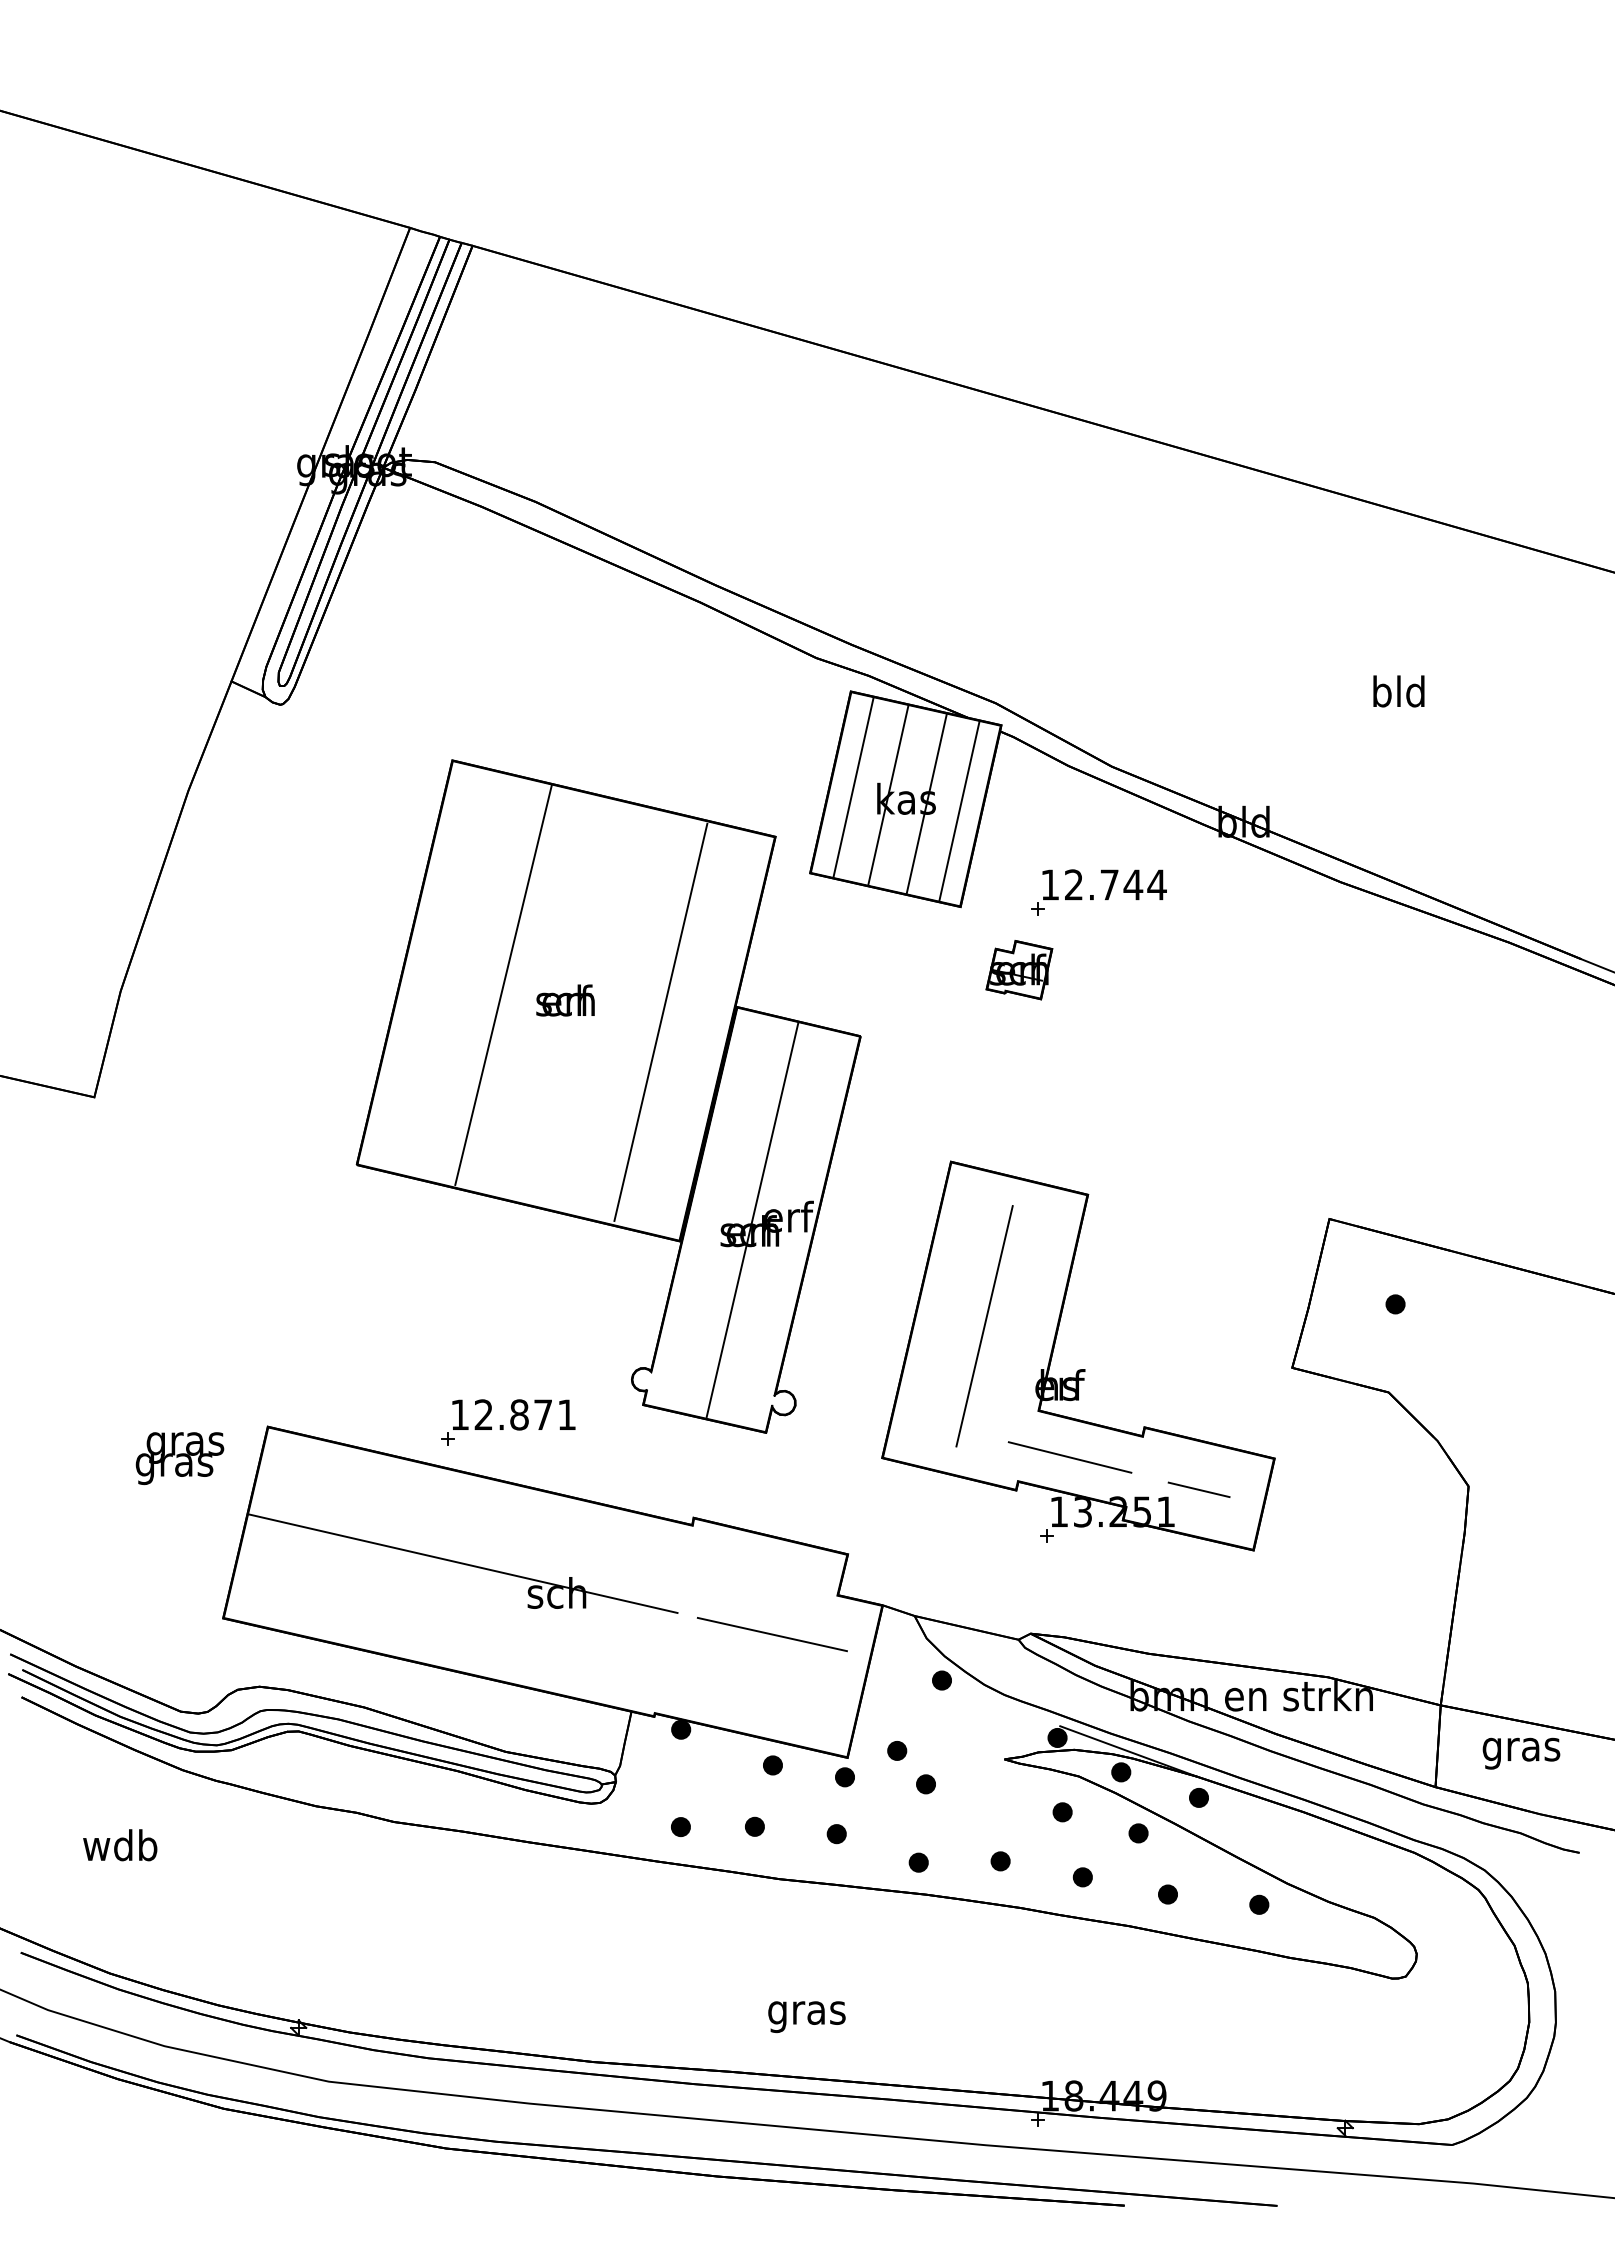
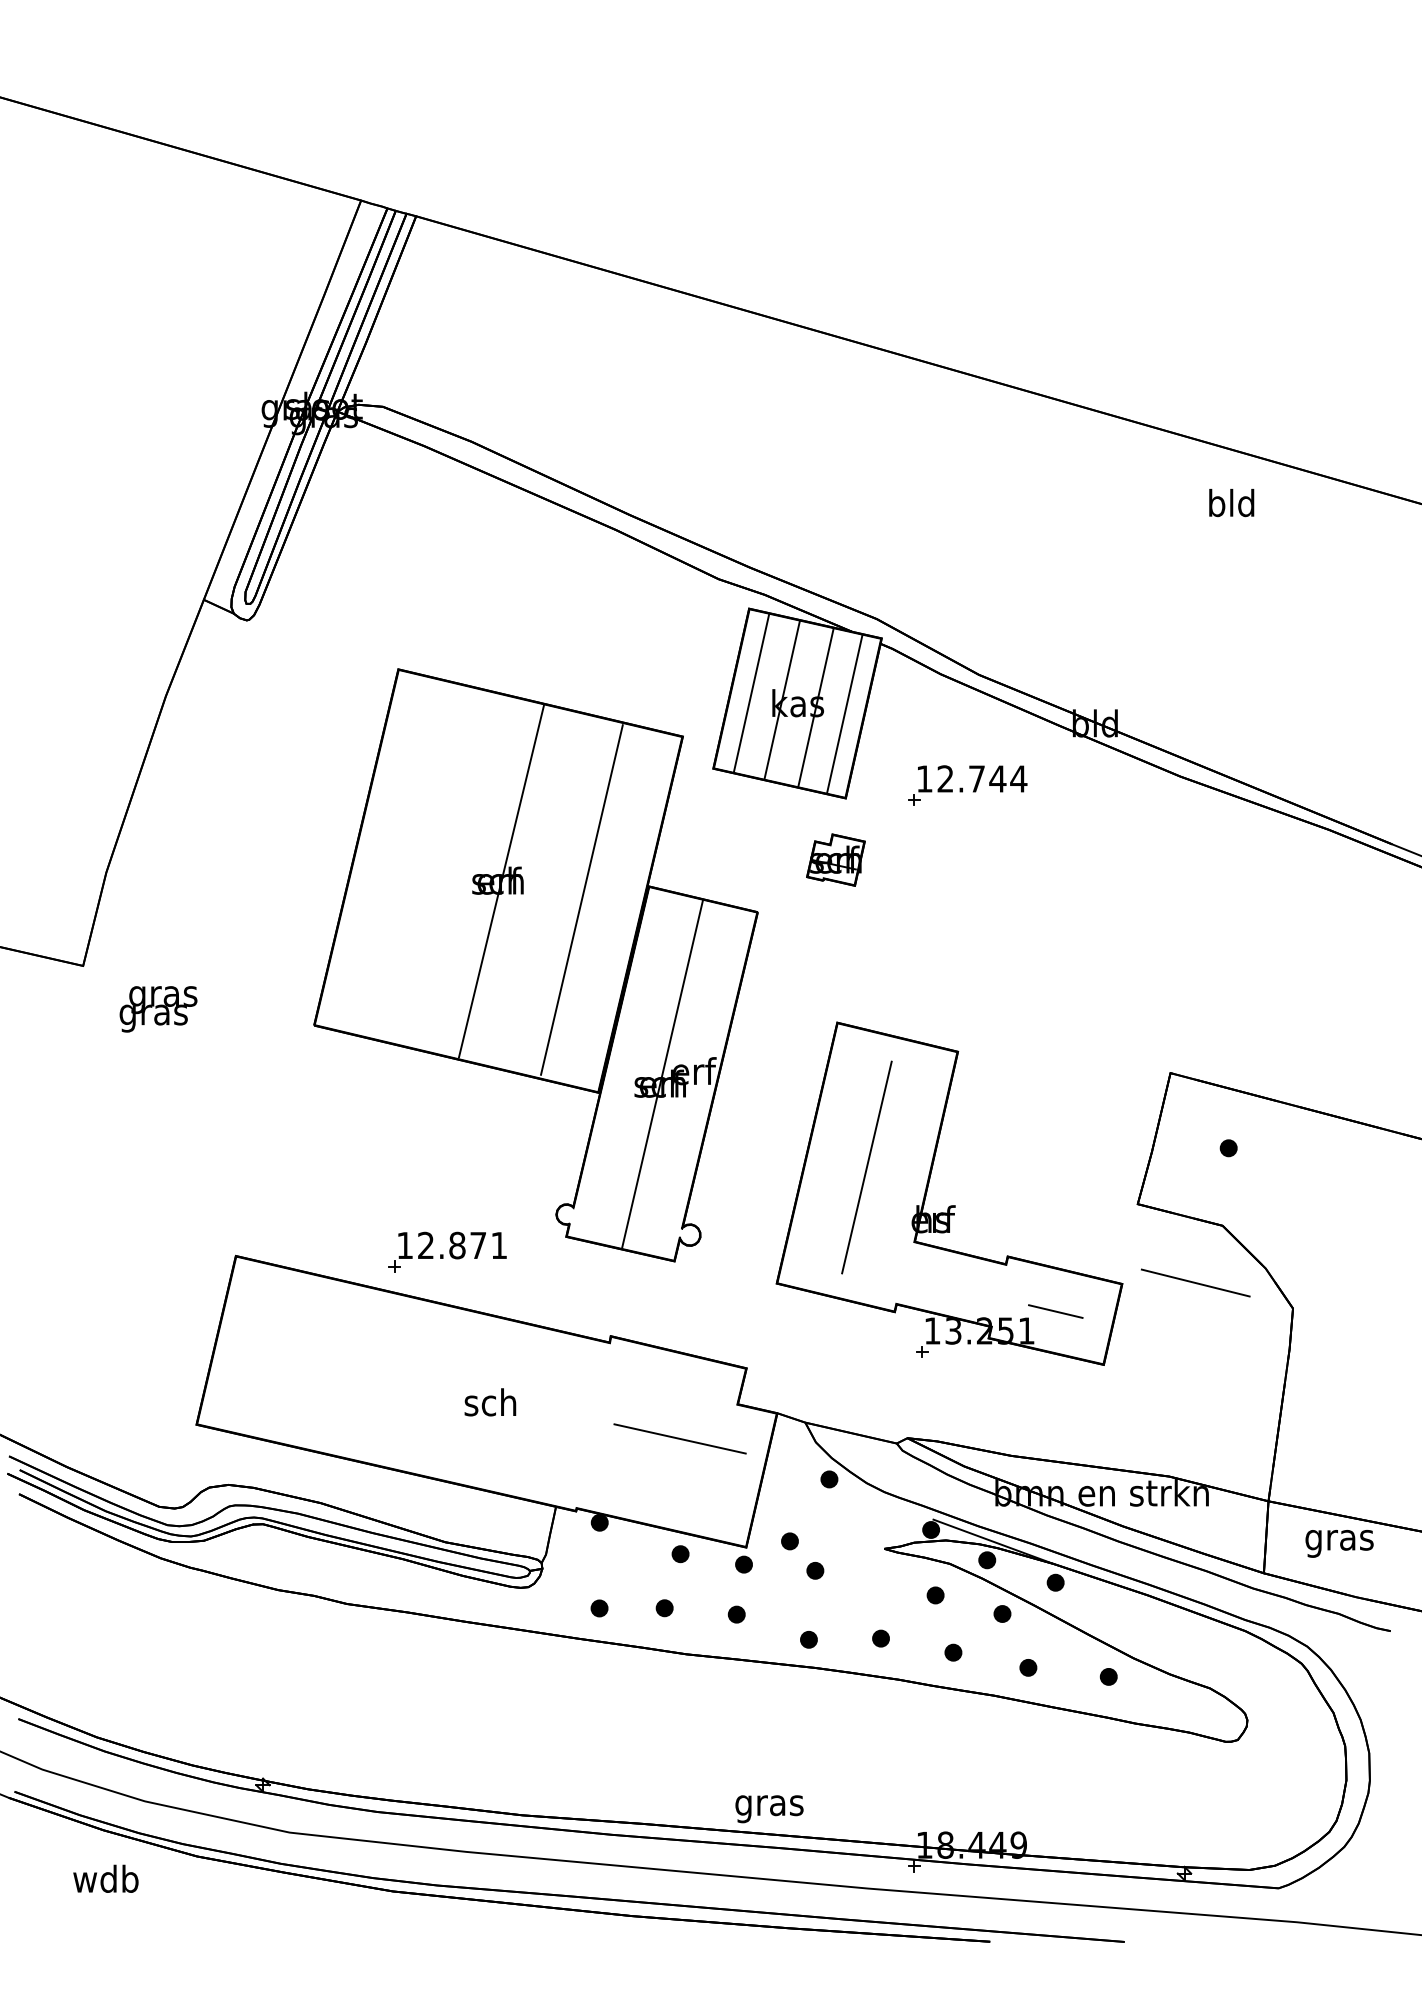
text: (1398, 691) -> (1231, 503), moved
part: (1019, 970) -> (836, 860), moved
line: (503, 985) -> (501, 881), moved
line: (1069, 1457) -> (1195, 1283), moved
text: (179, 1458) -> (158, 1009), moved
line: (462, 1563) -> (407, 1376), removed
text: (120, 1845) -> (106, 1879), moved
text: (806, 2017) -> (769, 1809), moved

